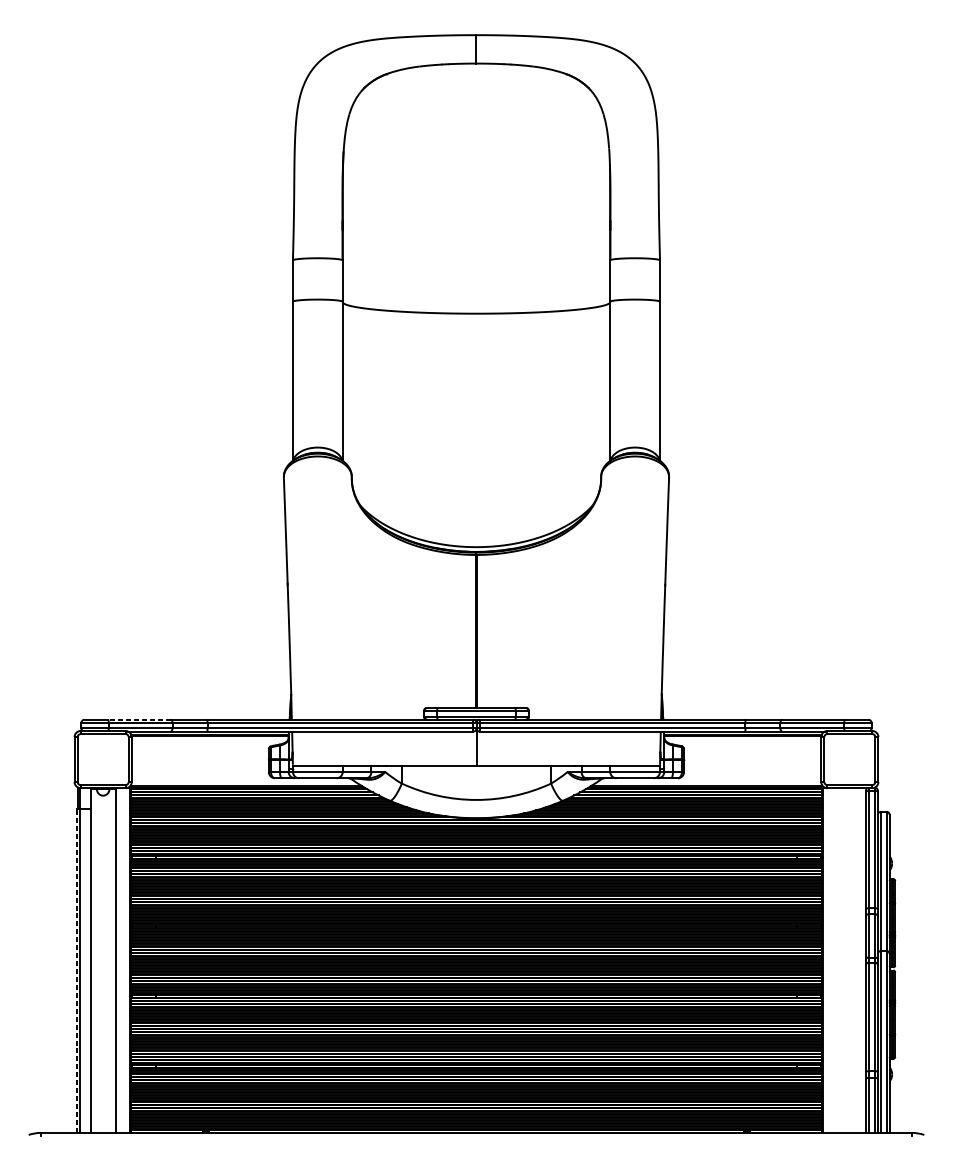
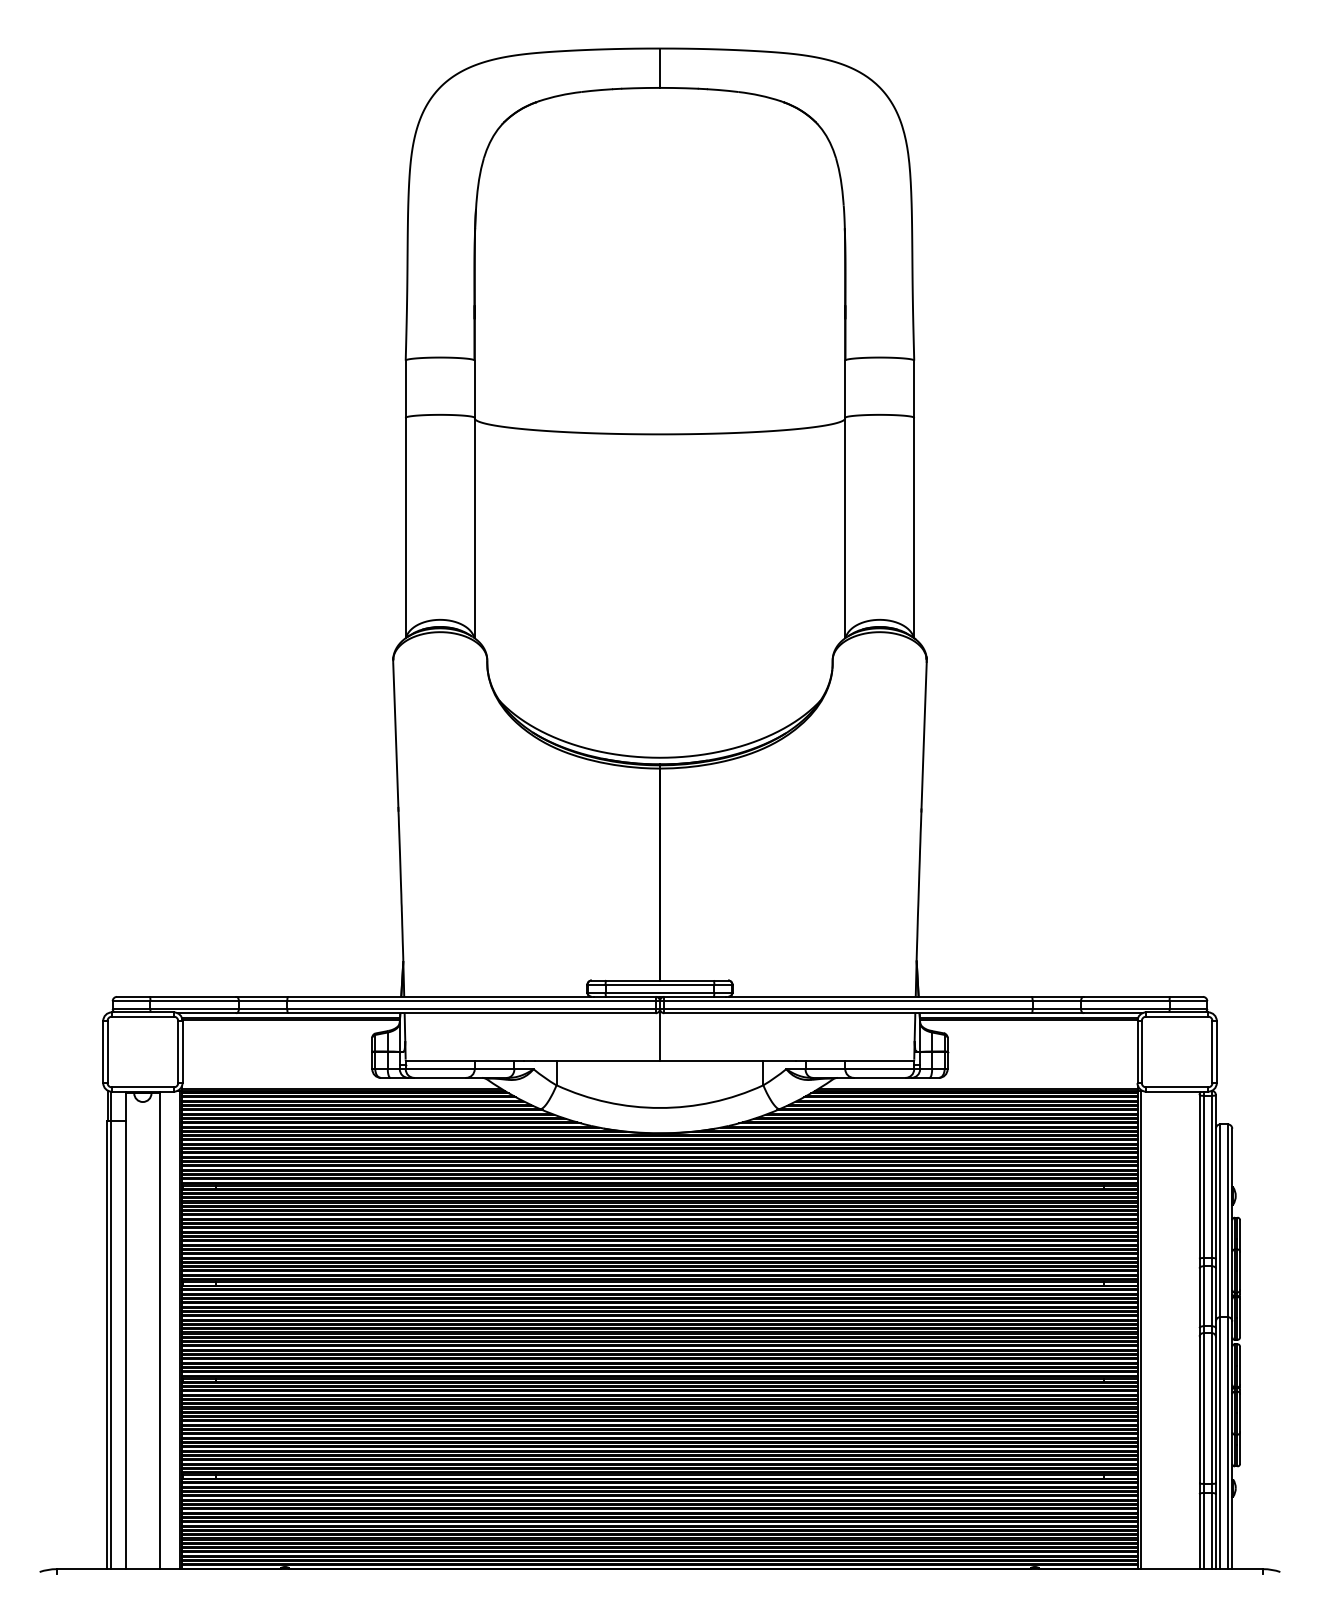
line: (139, 719) -> (192, 996), dashed -> solid
line: (76, 970) -> (106, 1344), dashed -> solid

